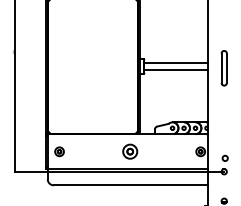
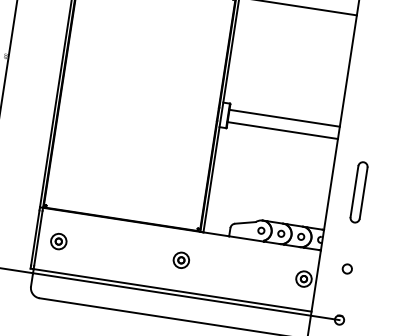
part: (223, 68) -> (357, 192), moved
part: (129, 151) -> (180, 259), size x0.62
circle: (224, 157) -> (346, 267), moved

